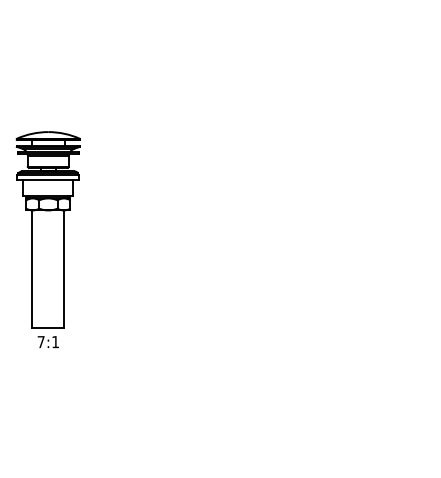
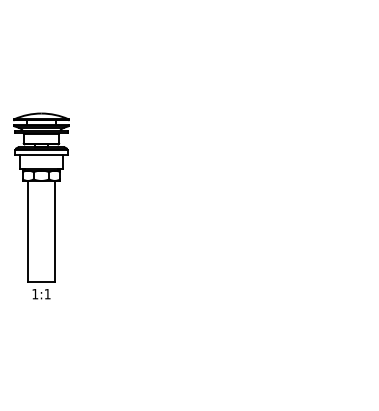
text: (41, 342) -> (35, 294), 7:1 -> 1:1

